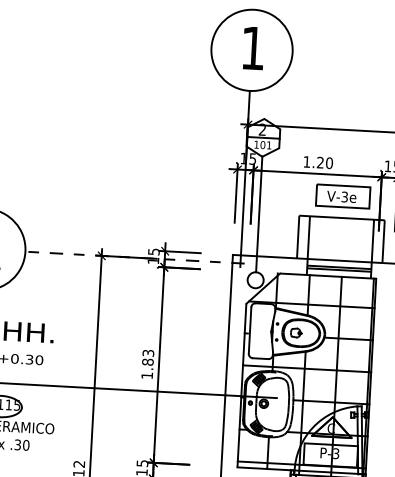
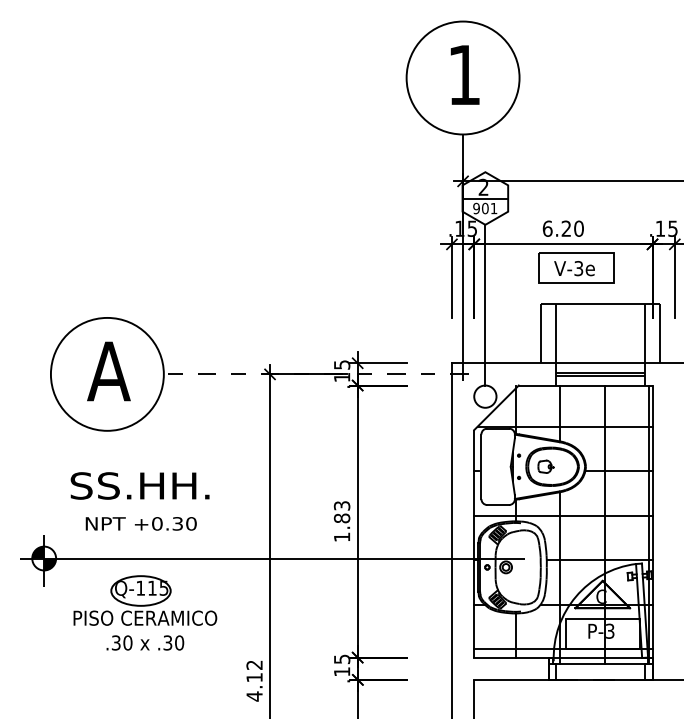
text: (256, 144) -> (476, 208), 101 -> 901
text: (306, 161) -> (547, 228), 1.20 -> 6.20
part: (343, 196) -> (576, 267), moved

